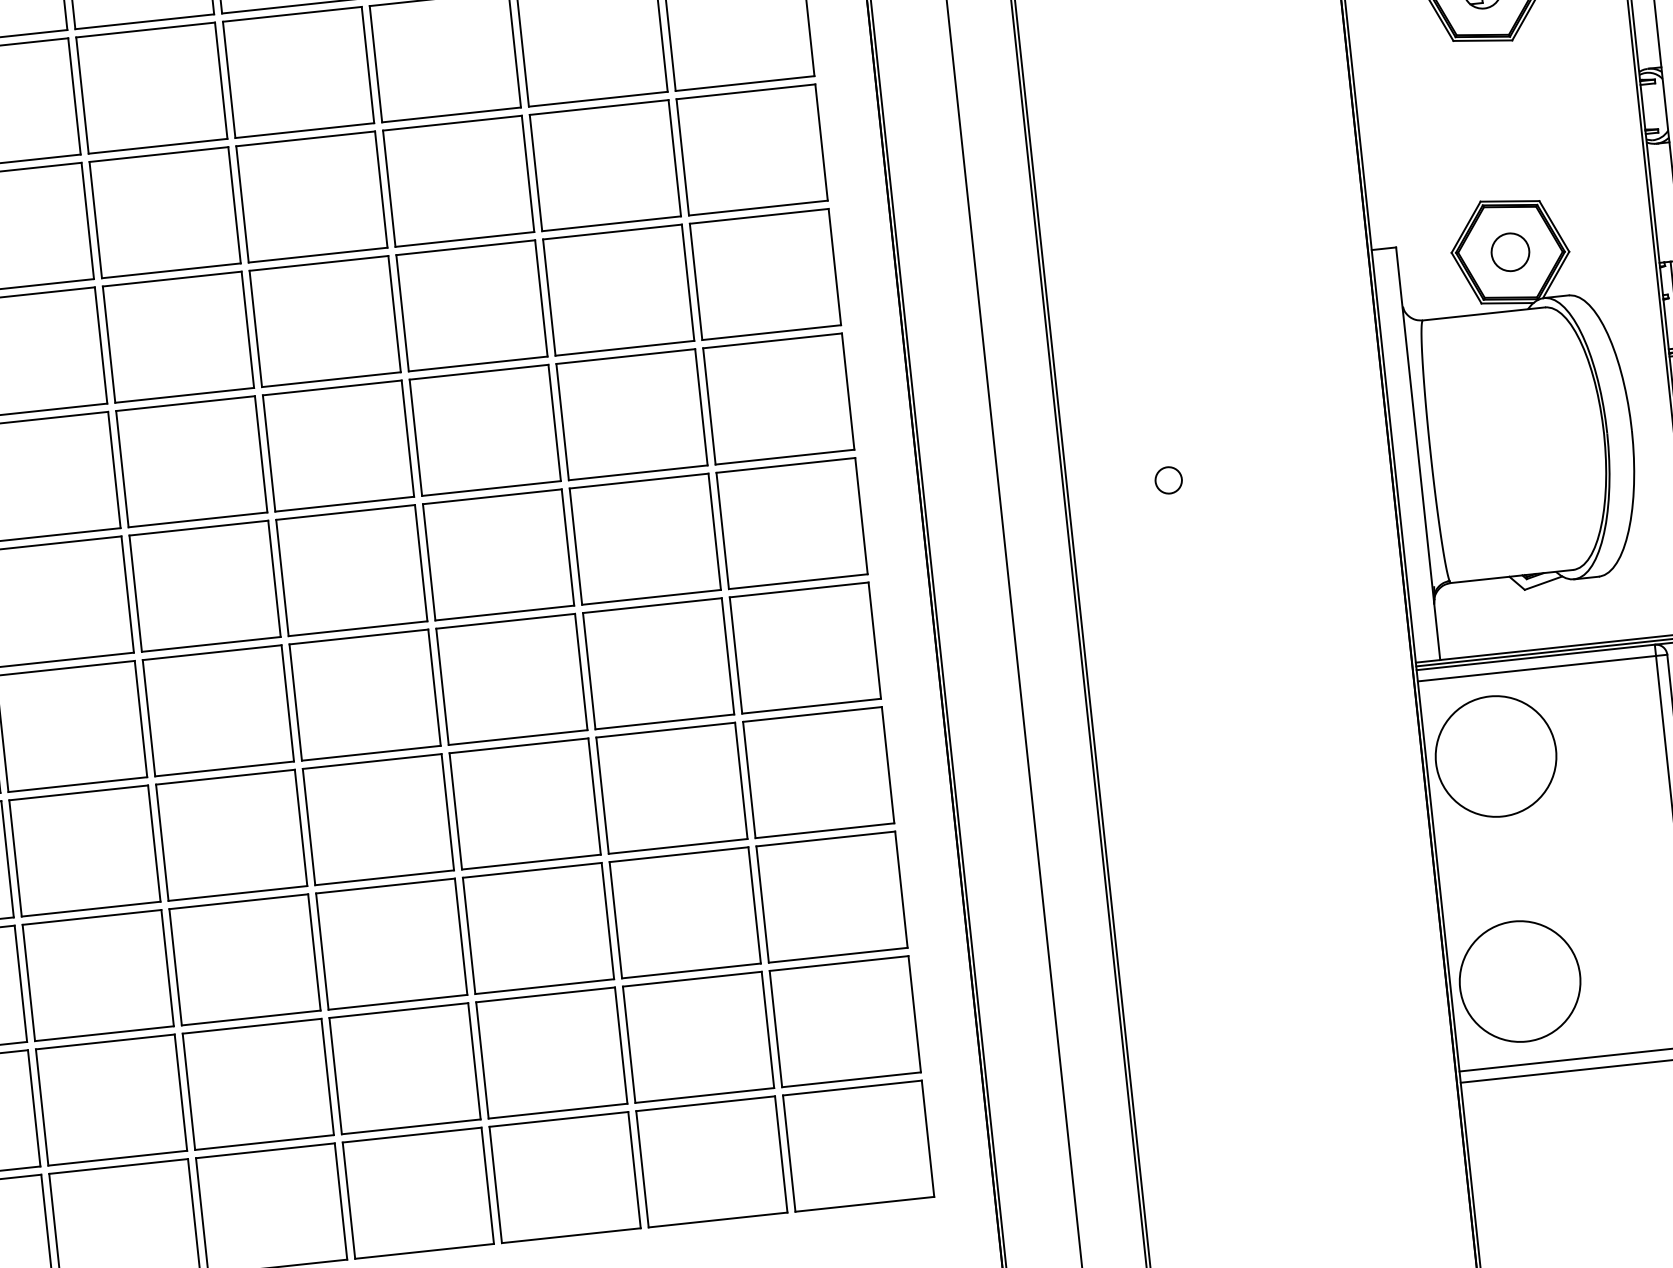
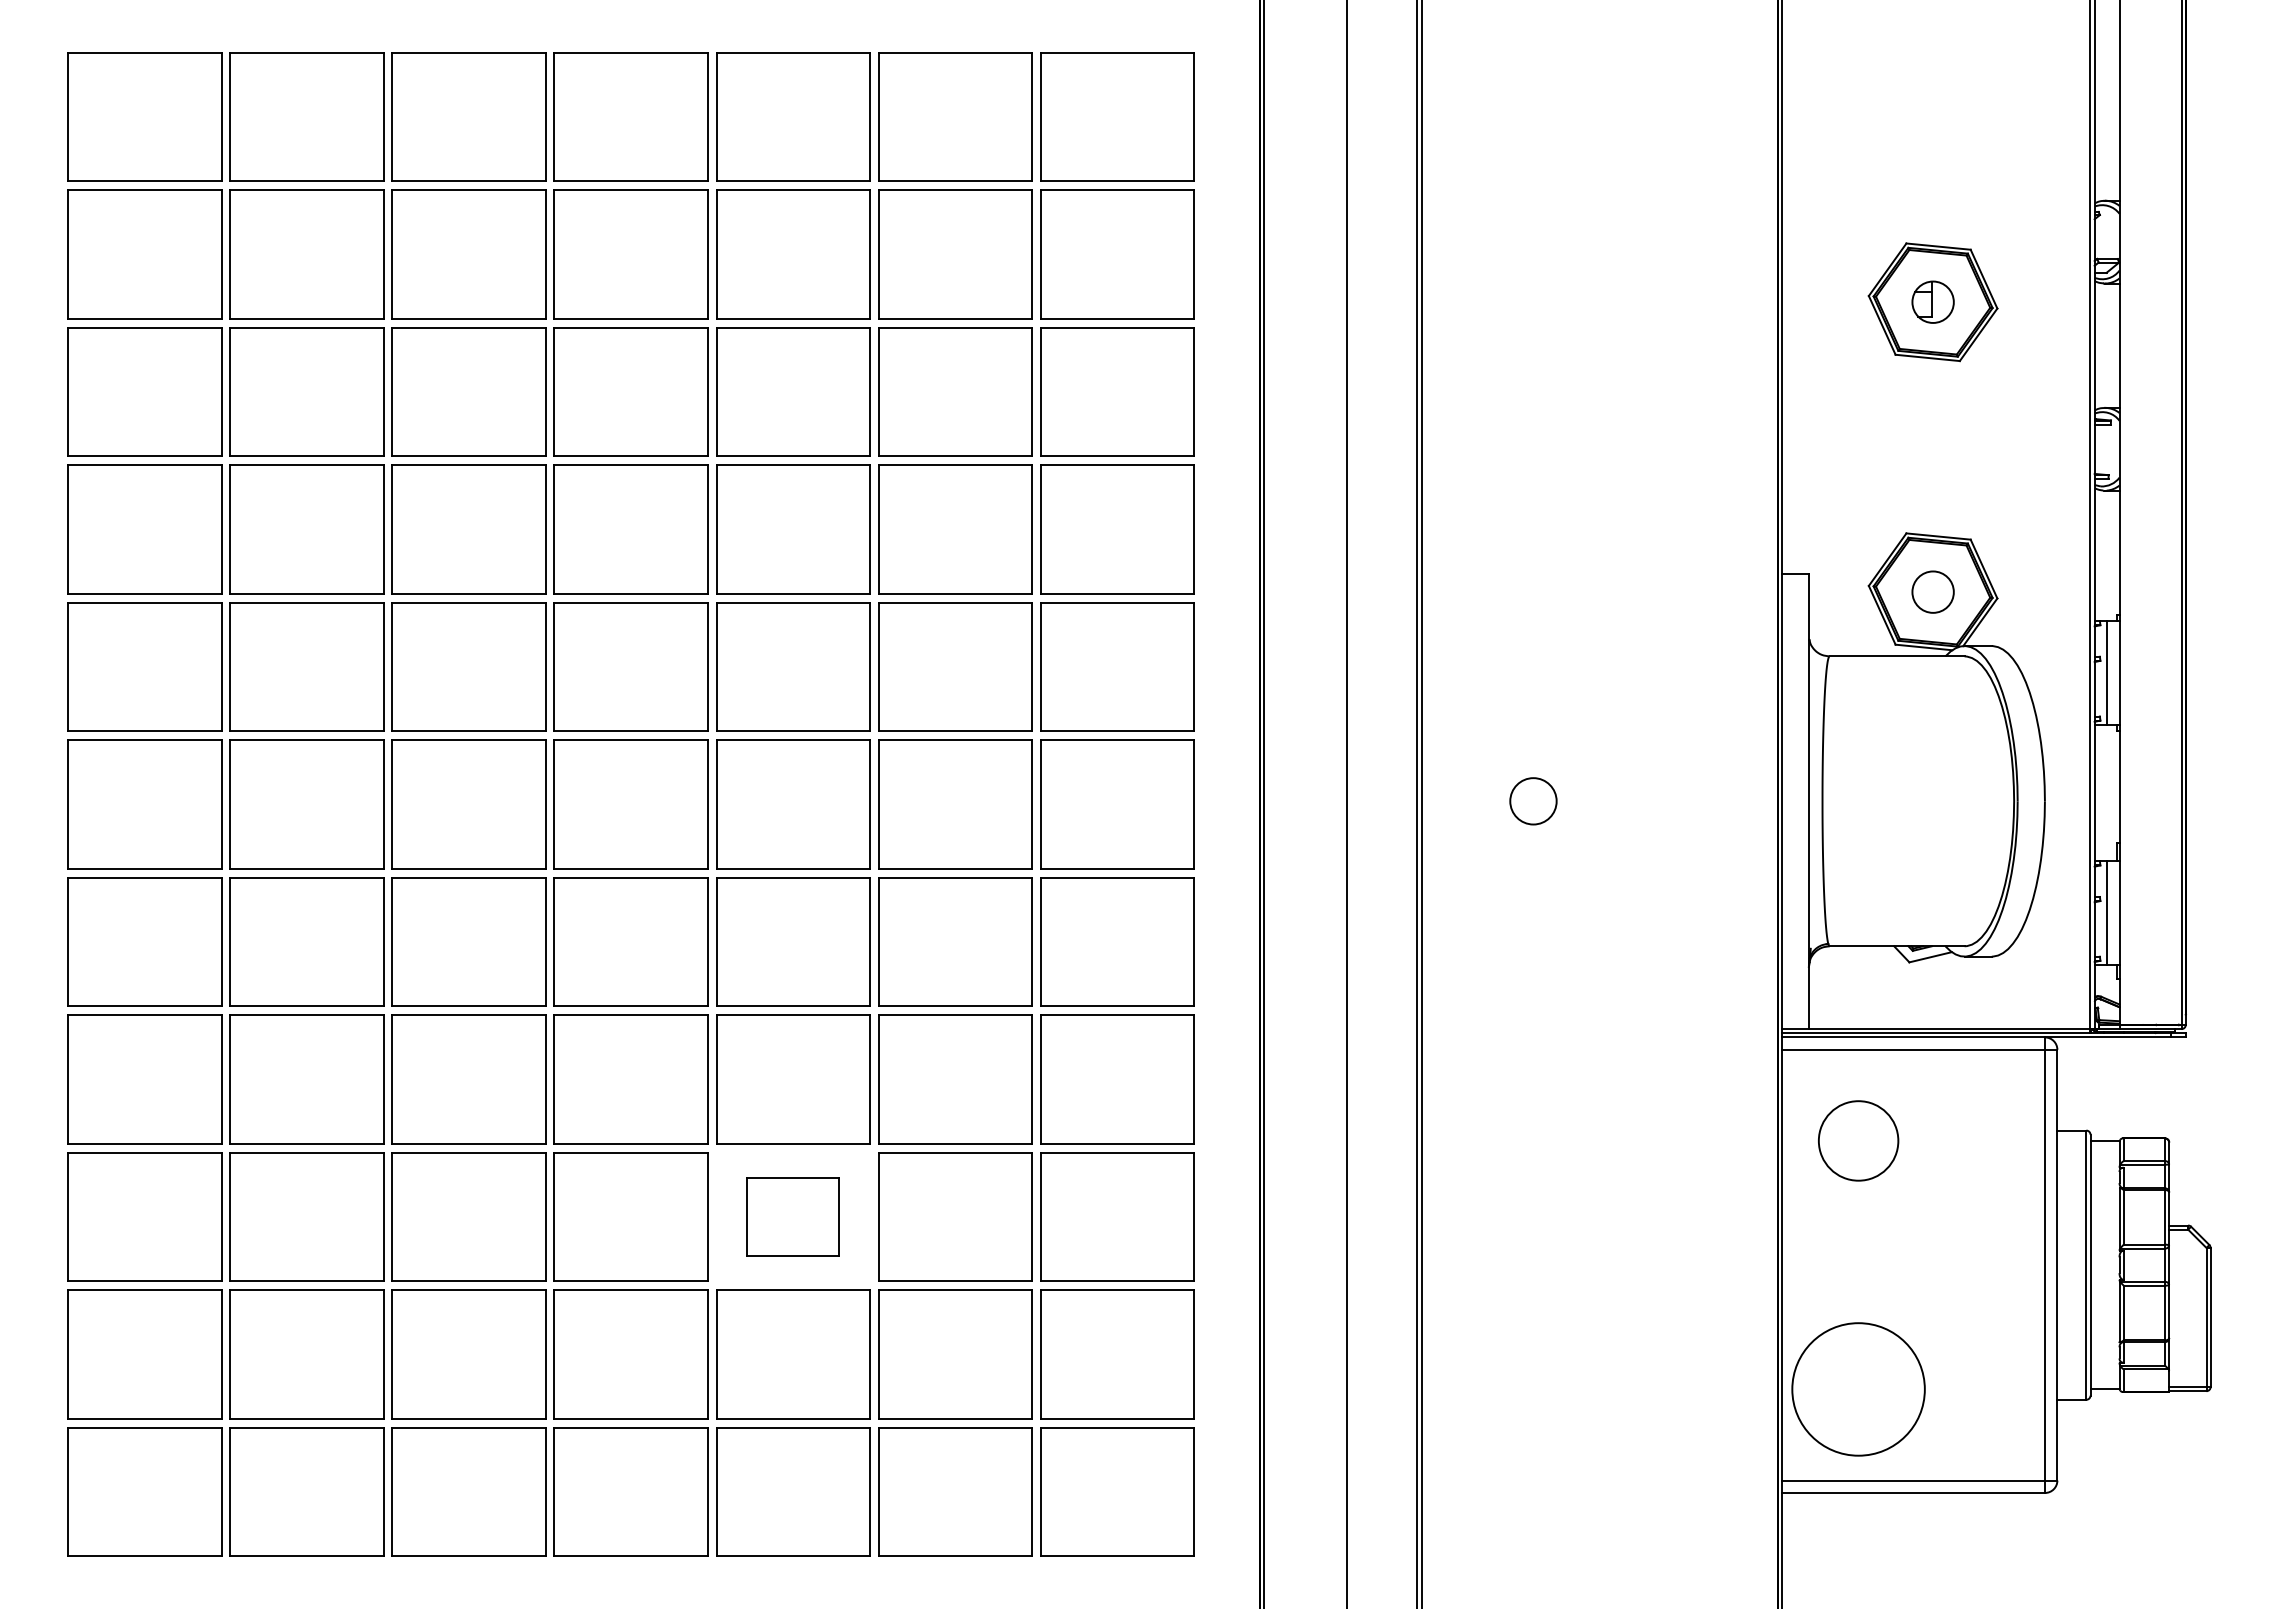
circle: (1167, 479) -> (1532, 800), size x1.6
circle: (1495, 756) -> (1858, 1140), size x0.6
part: (538, 928) -> (793, 1216), size x0.6

